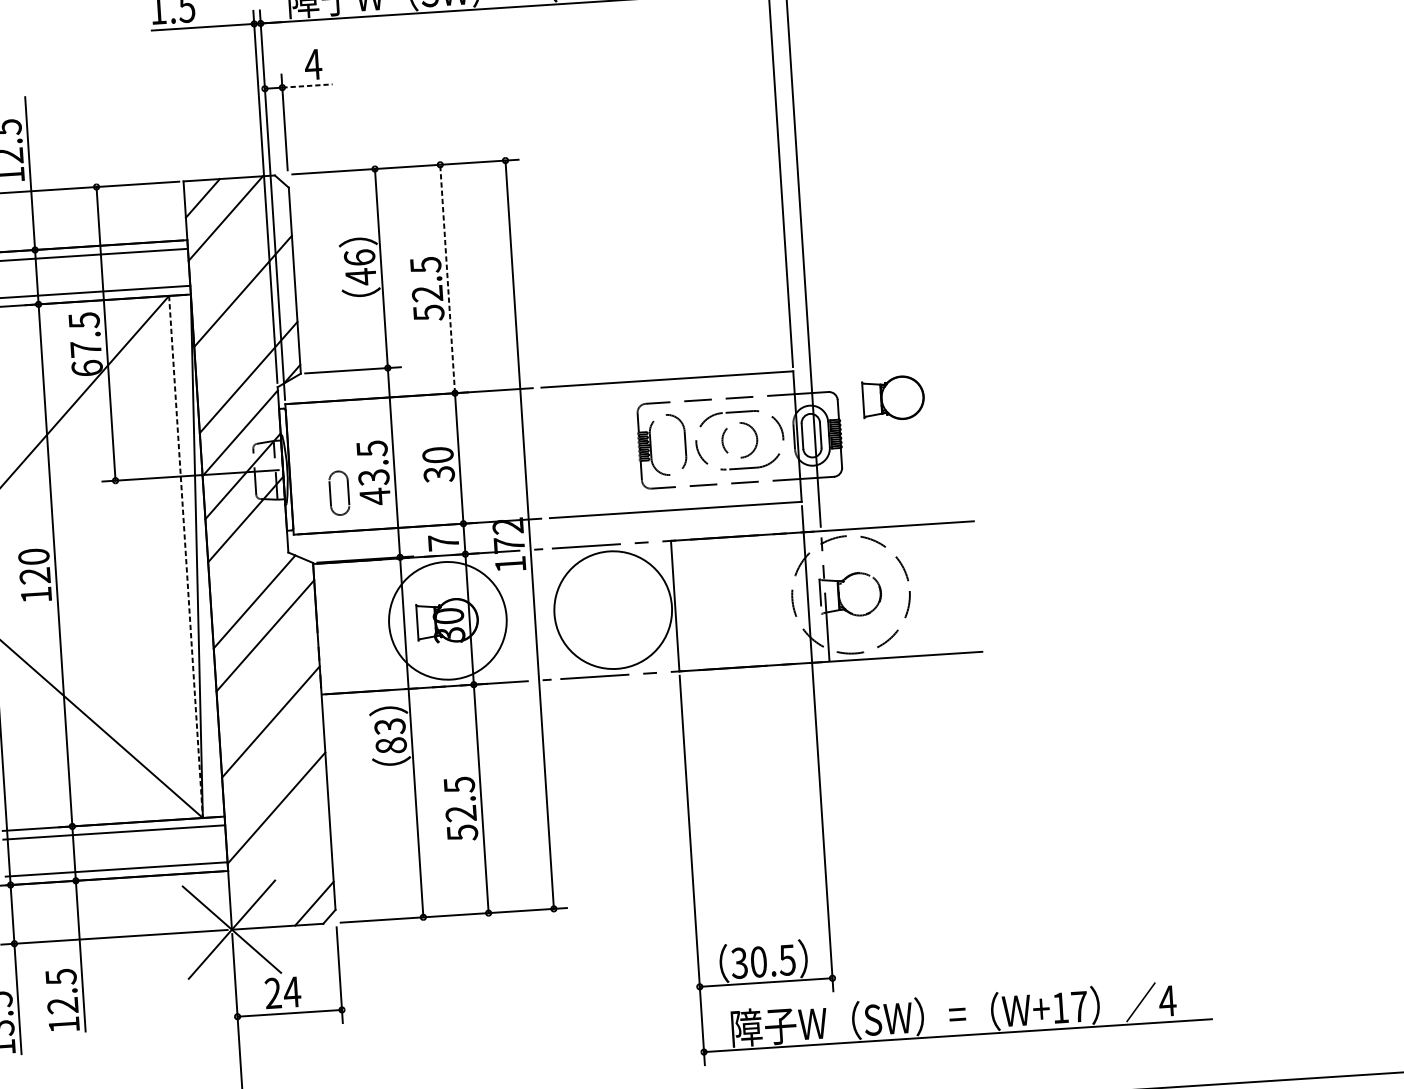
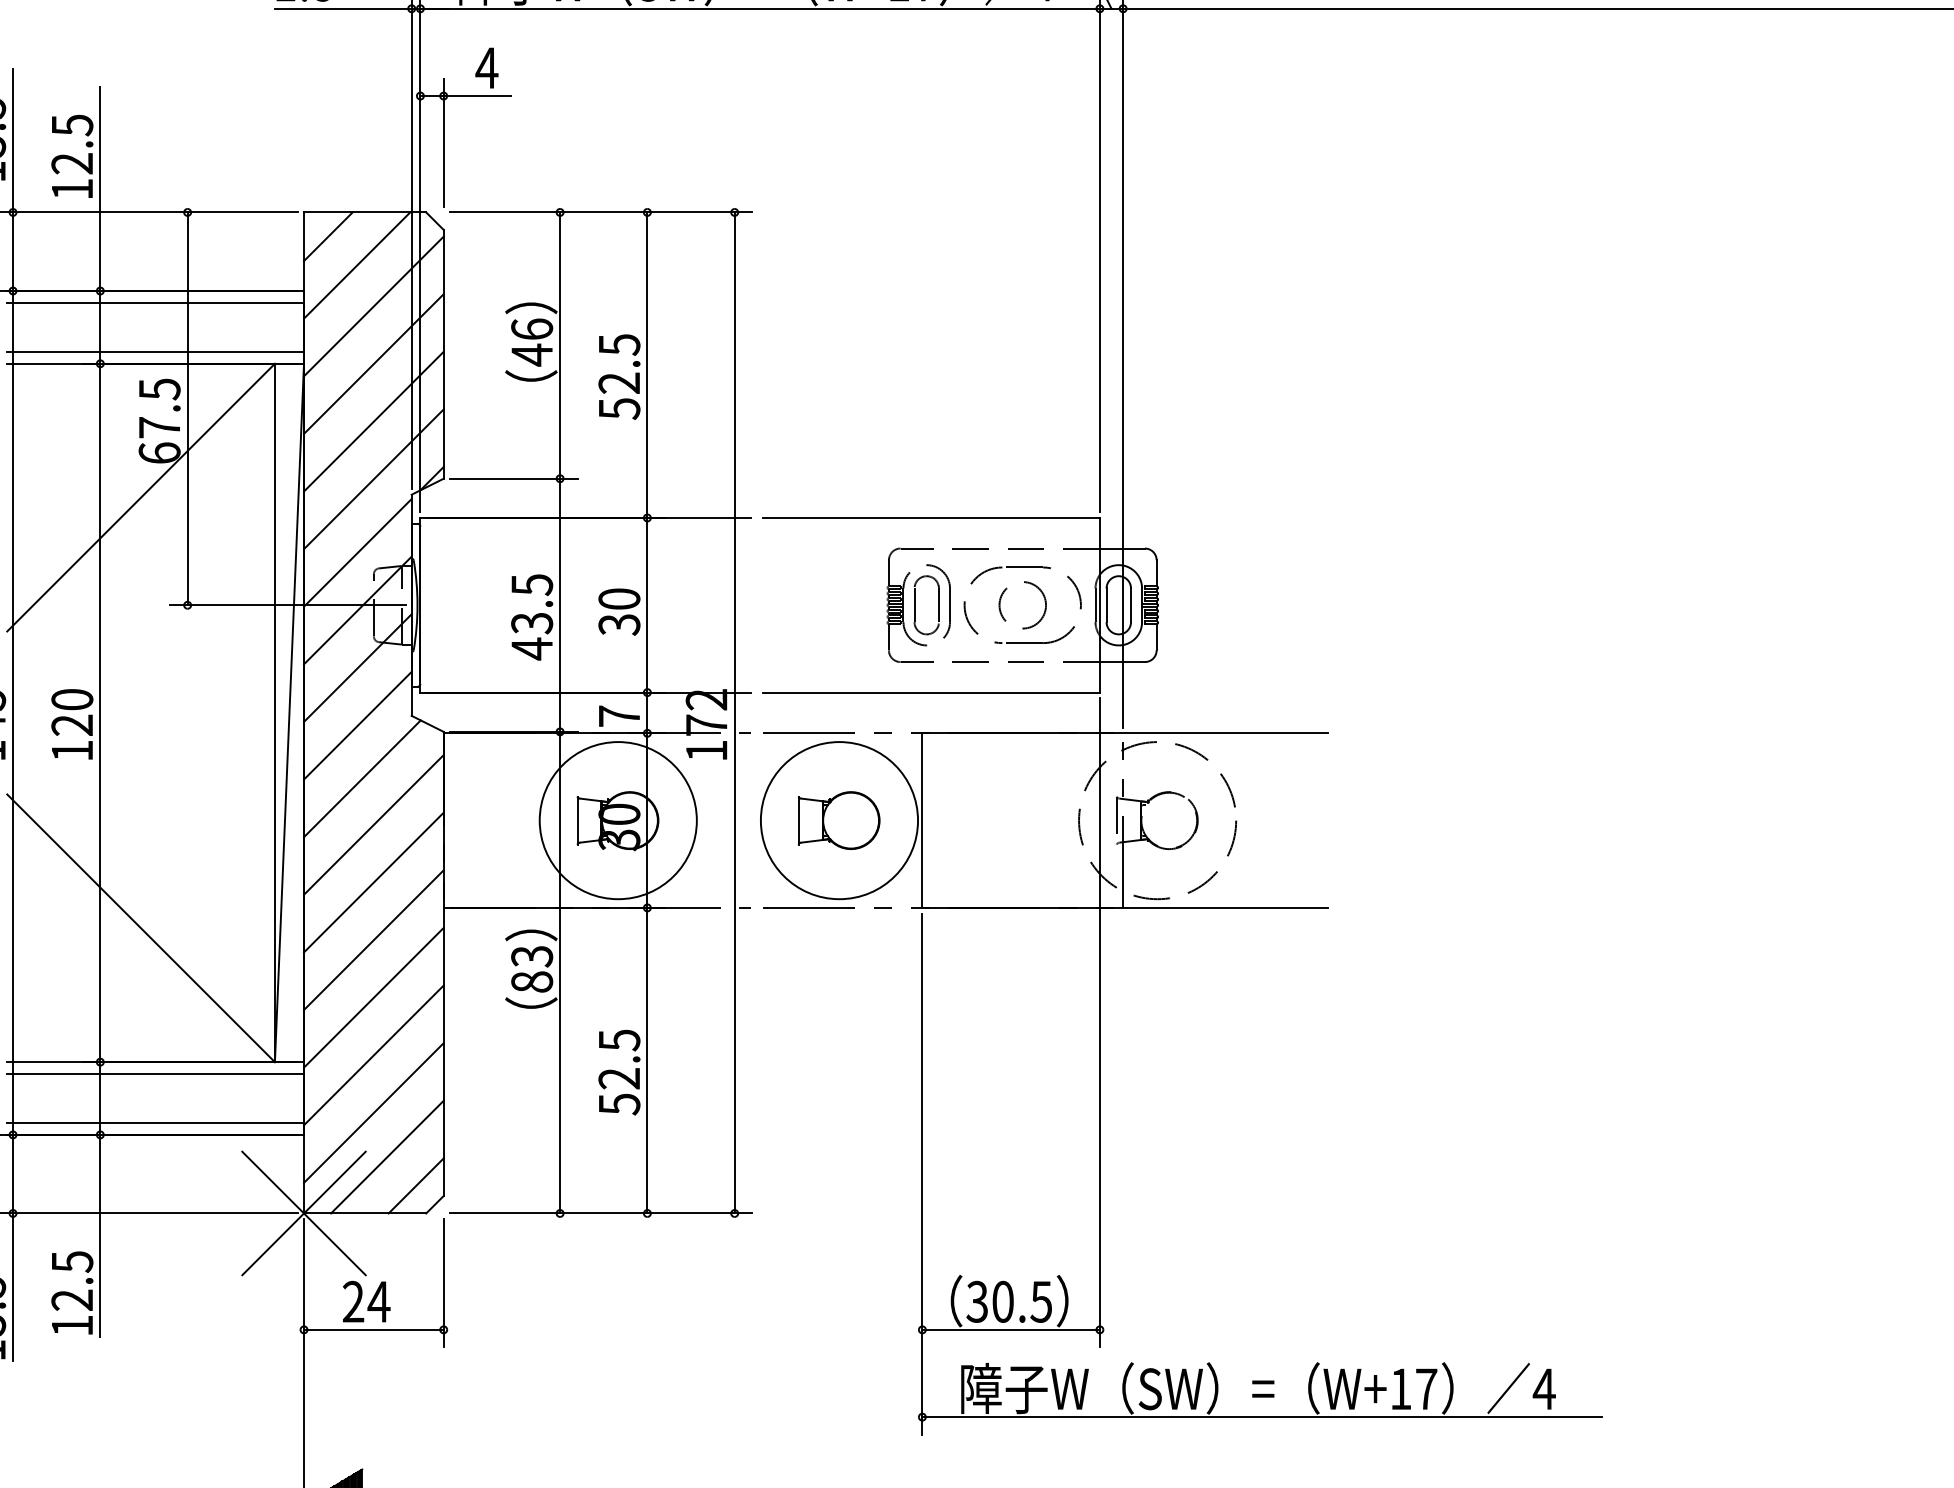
line: (307, 86) -> (477, 96), dashed -> solid
line: (240, 248) -> (373, 306), added
line: (447, 279) -> (647, 365), dashed -> solid
line: (245, 334) -> (373, 421), added
part: (893, 398) -> (838, 820), moved
part: (330, 493) -> (915, 605), moved
line: (185, 557) -> (274, 713), dashed -> solid
line: (248, 562) -> (357, 725), added
line: (267, 678) -> (373, 882), added
line: (273, 764) -> (373, 997), added
line: (279, 850) -> (373, 1112), added
line: (291, 883) -> (387, 1156), added

